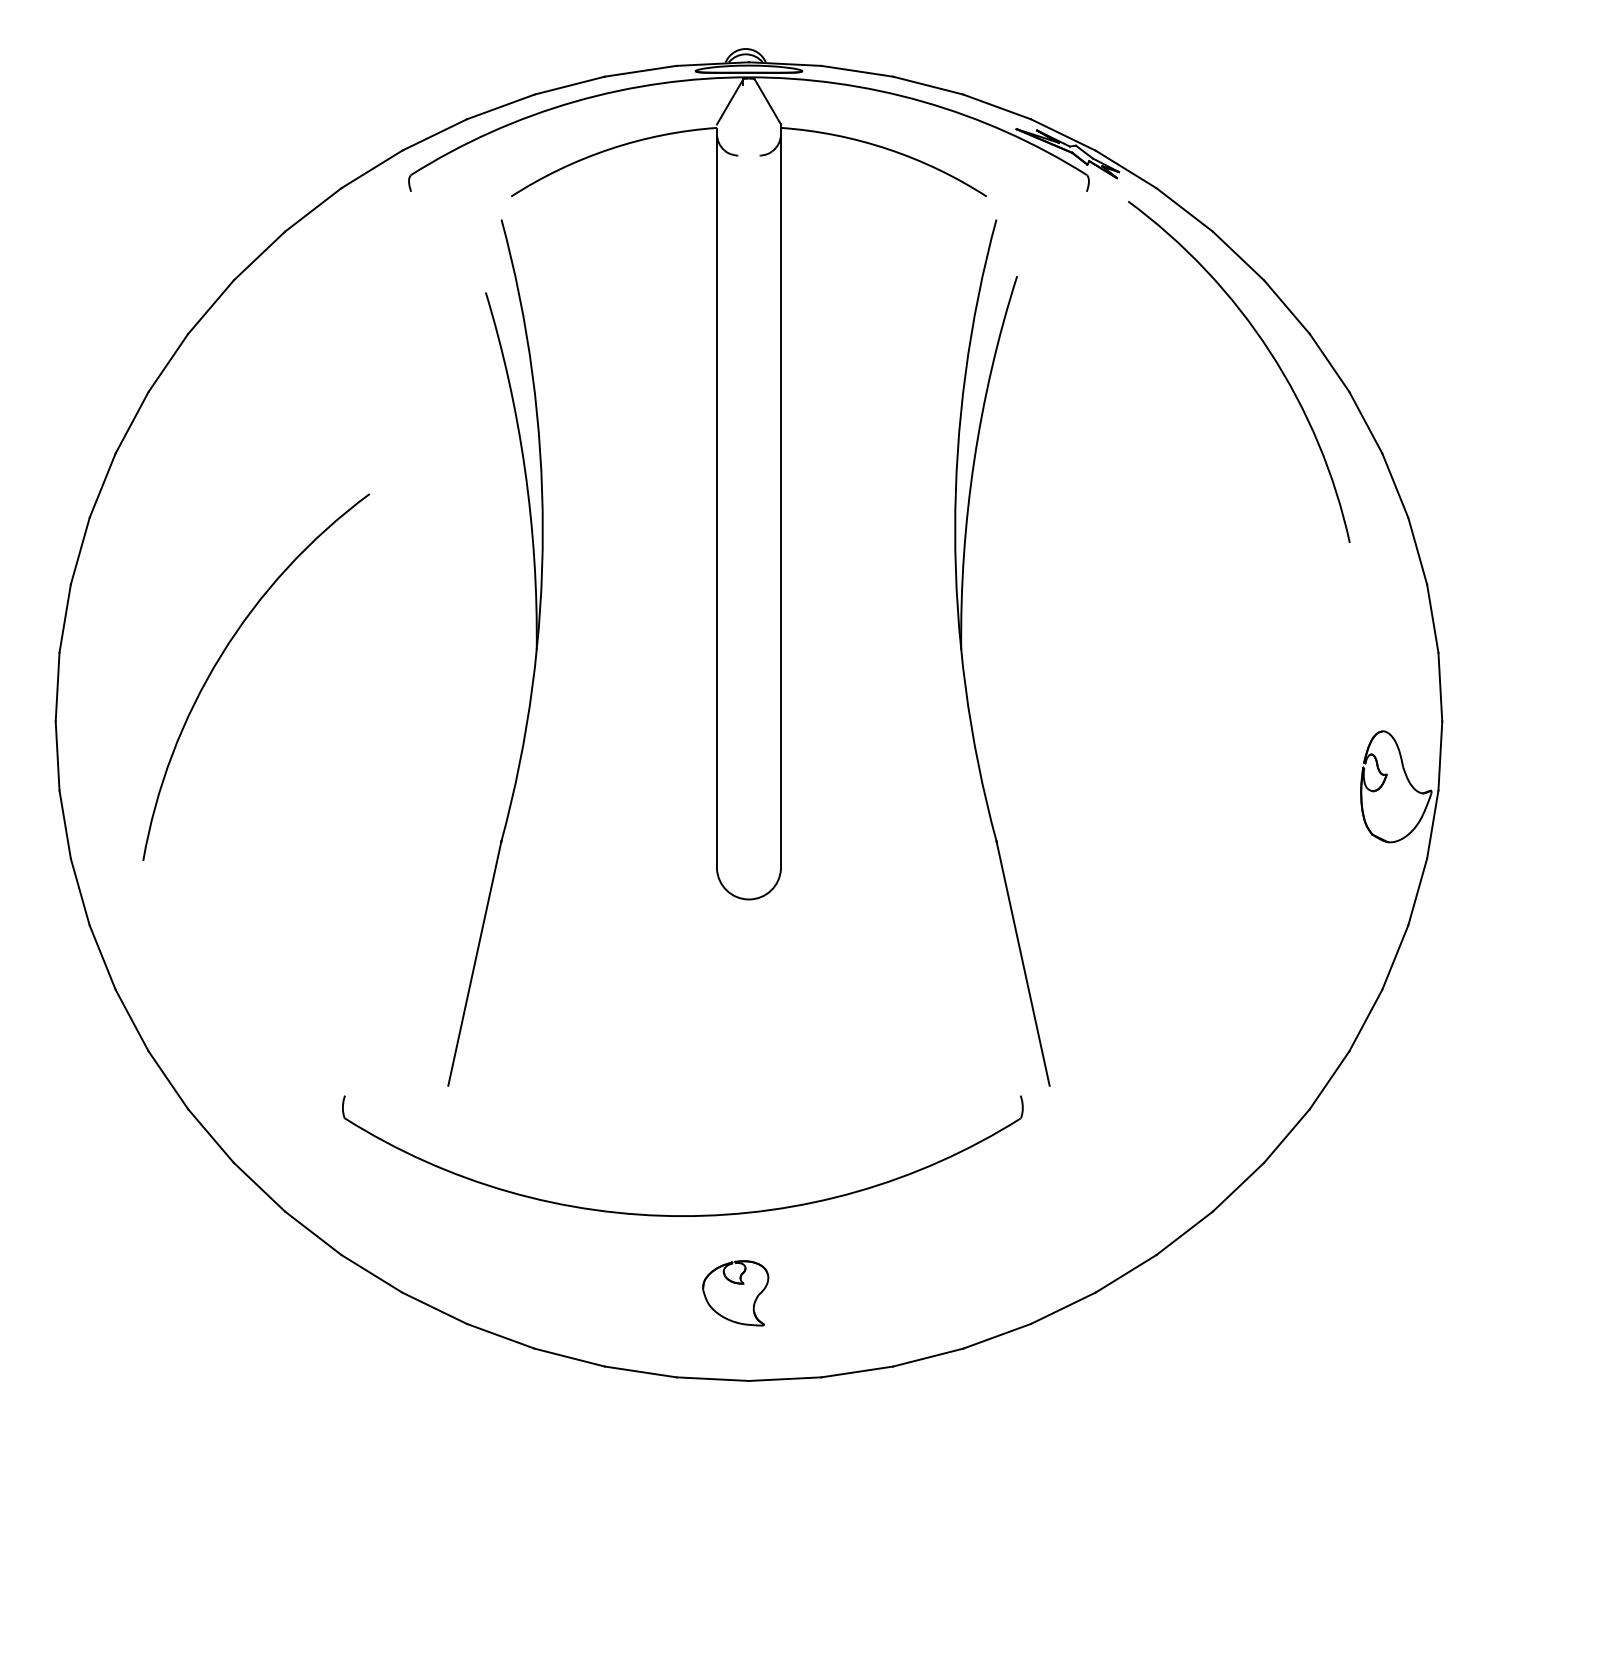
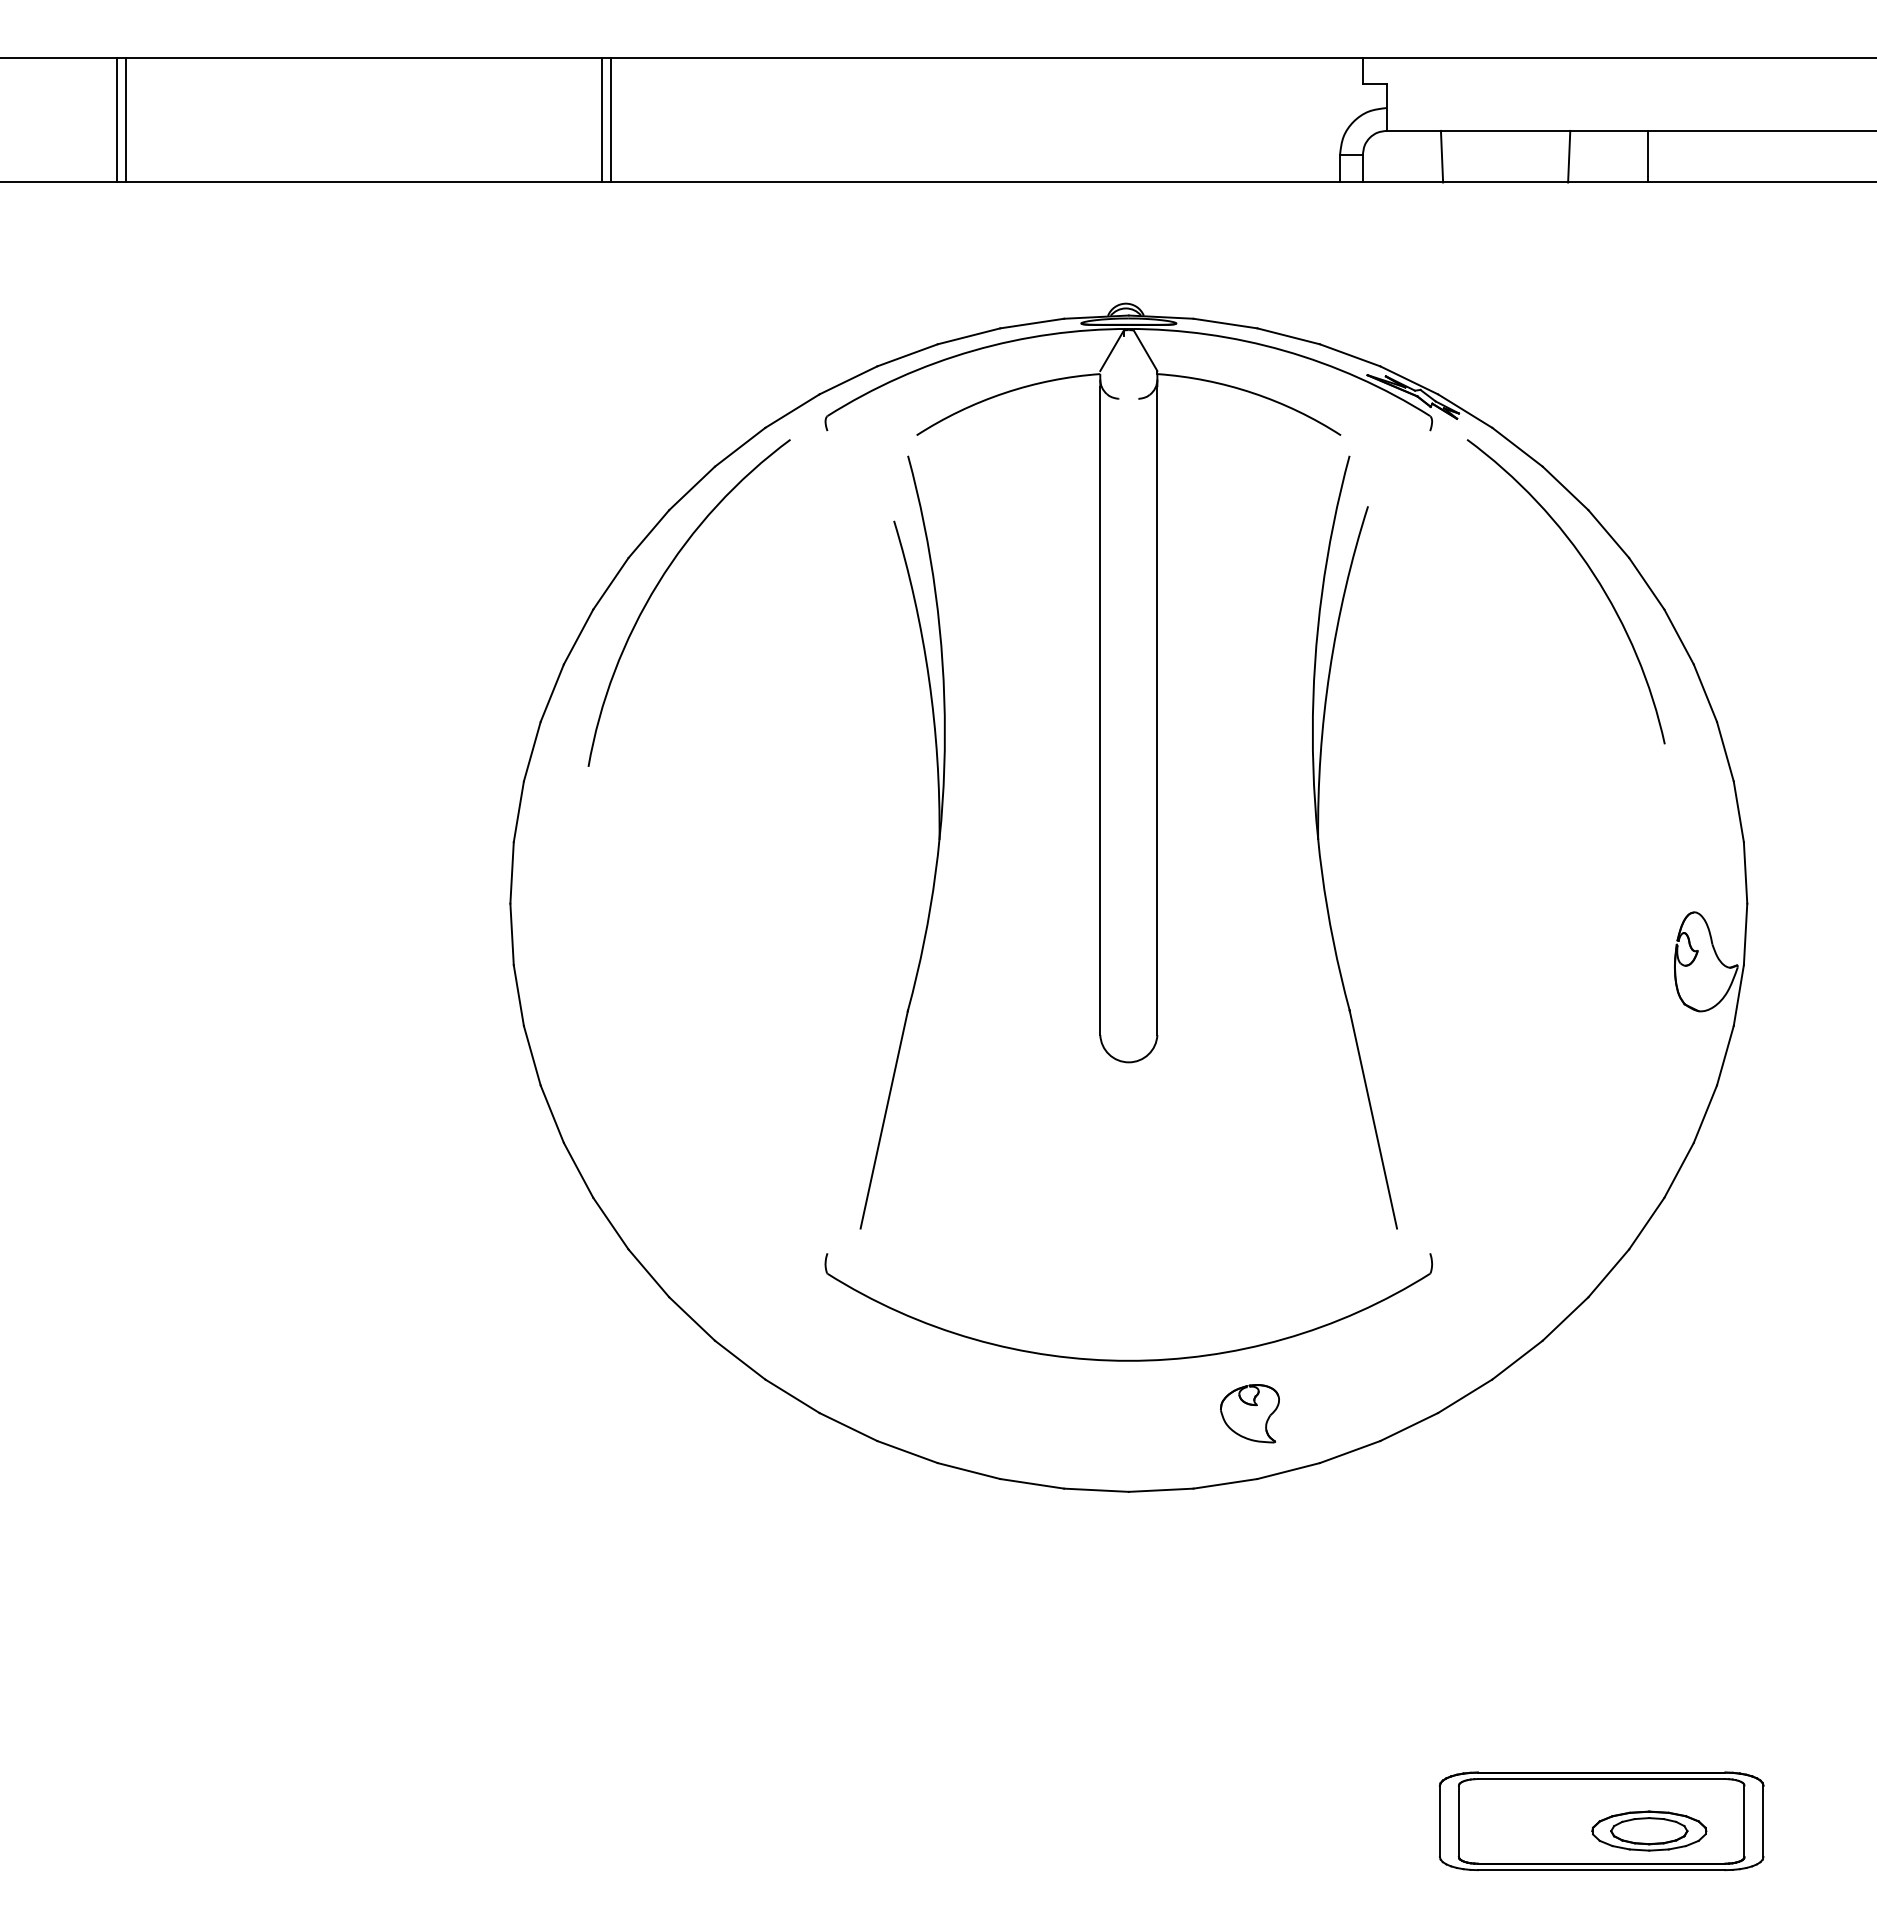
arc: (221, 657) -> (658, 585), moved
part: (682, 1214) -> (1128, 1359), moved
part: (735, 1293) -> (1249, 1413), moved

